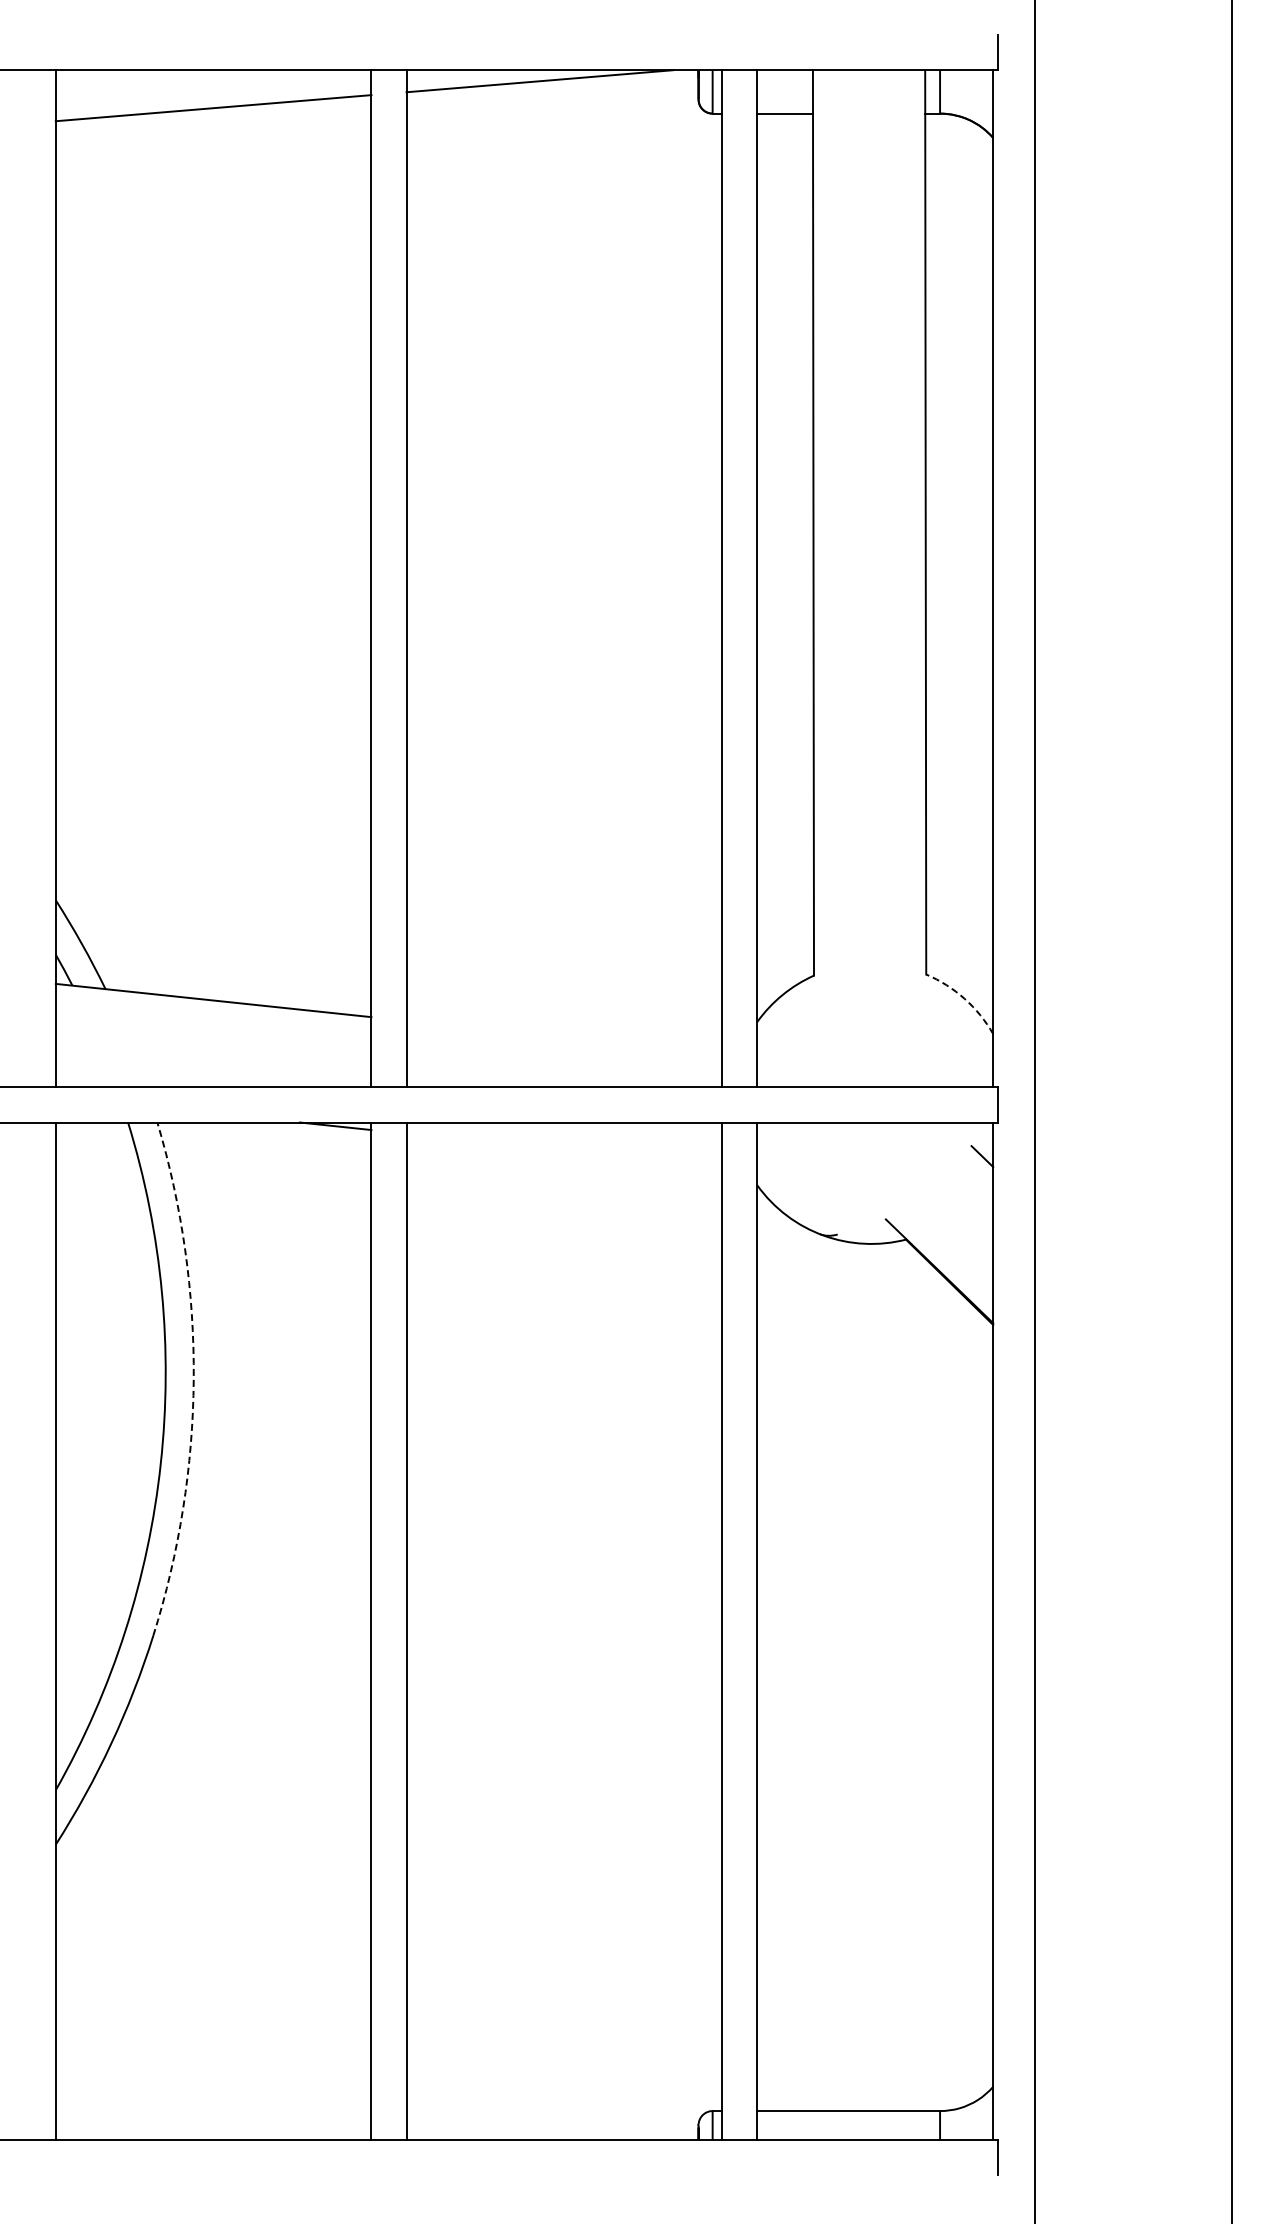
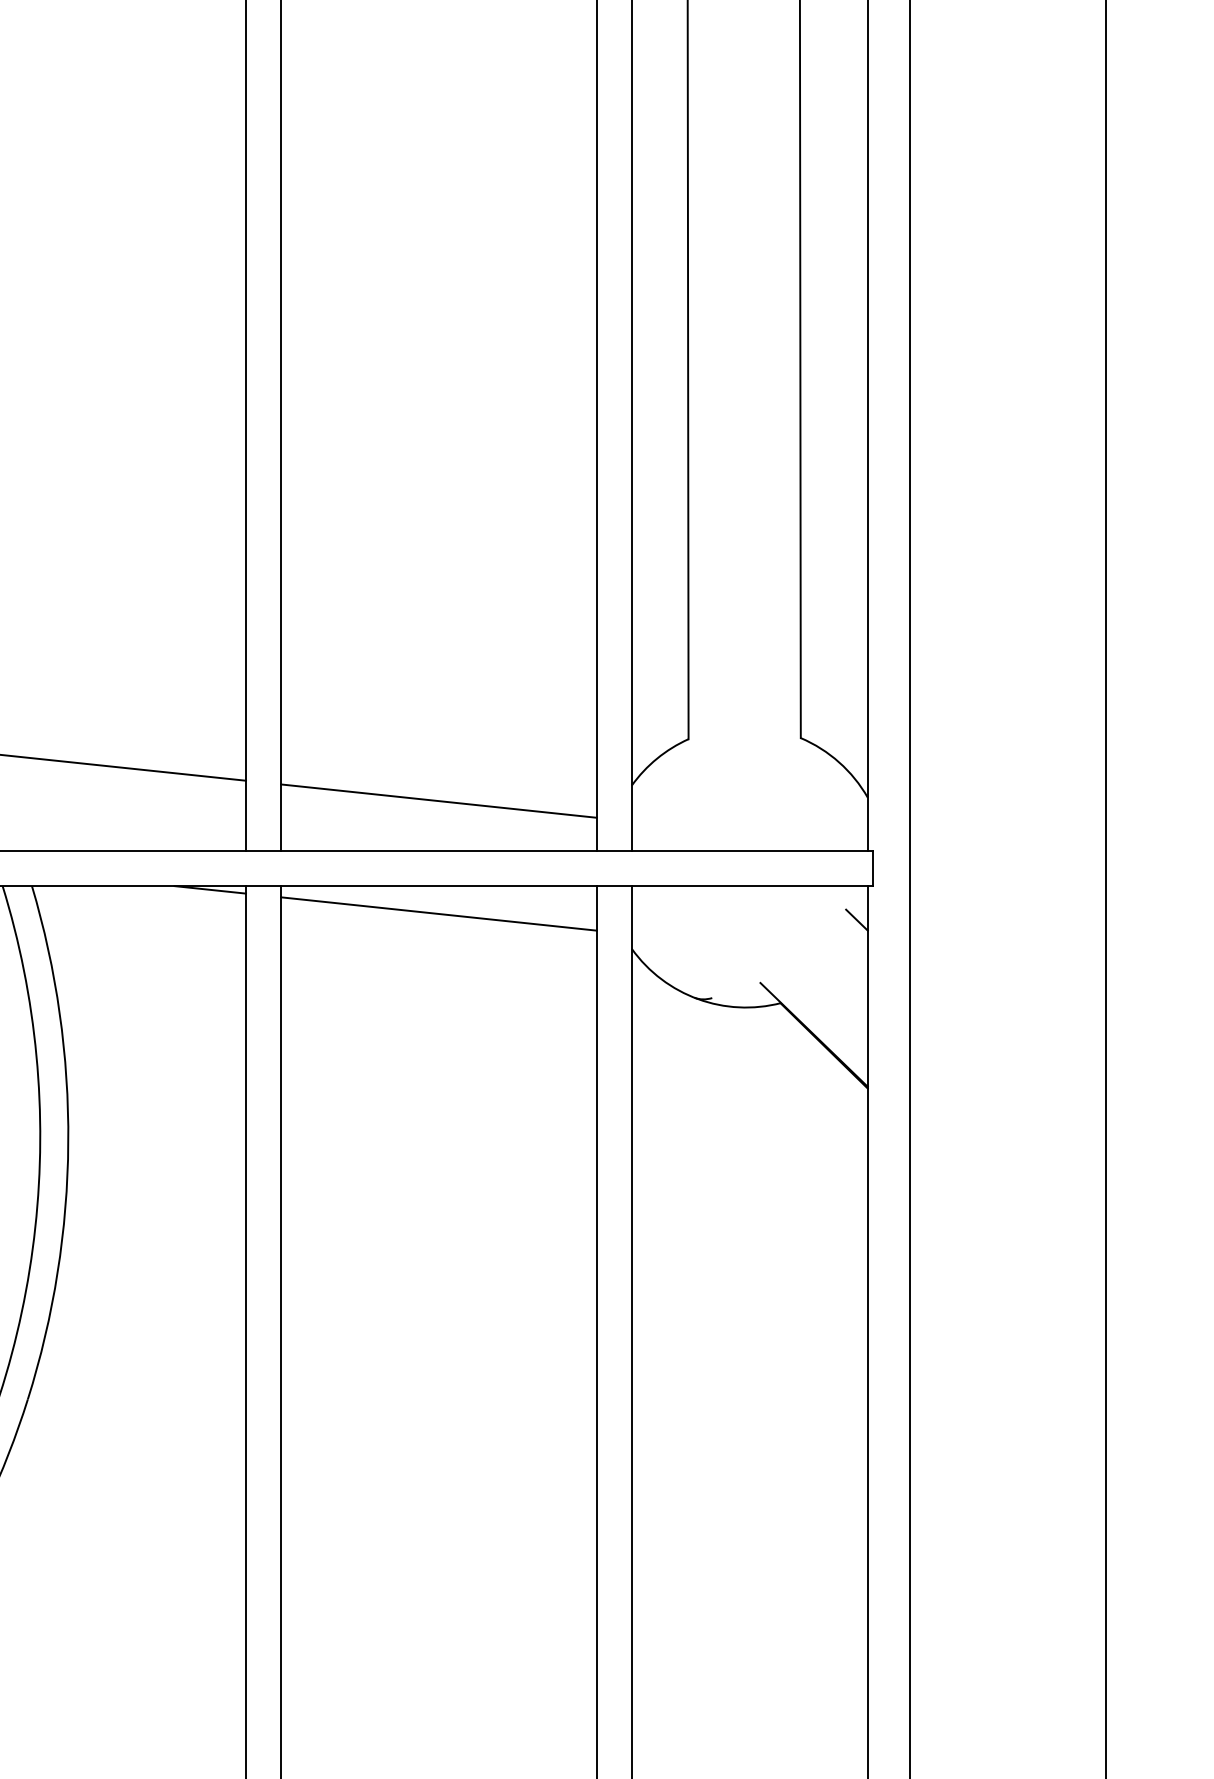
arc: (964, 998) -> (839, 762), dashed -> solid
line: (564, 1037) -> (439, 801), added
line: (564, 1150) -> (439, 914), added
arc: (193, 1379) -> (68, 1143), dashed -> solid

